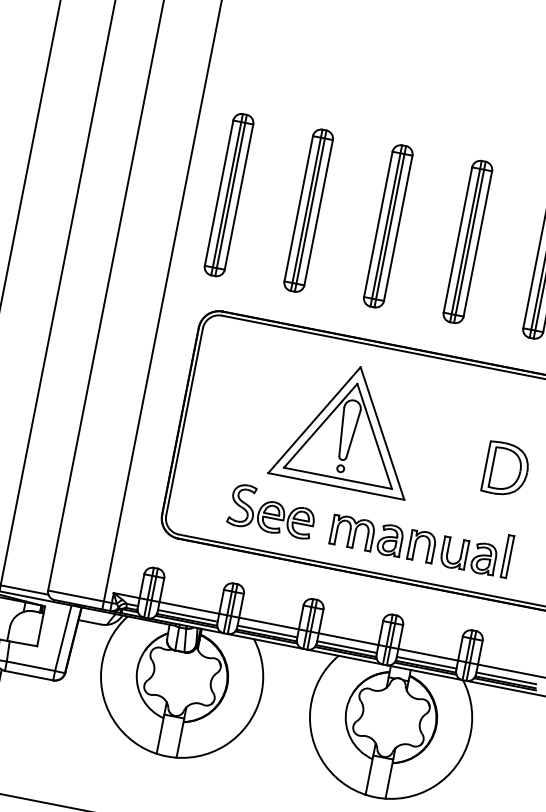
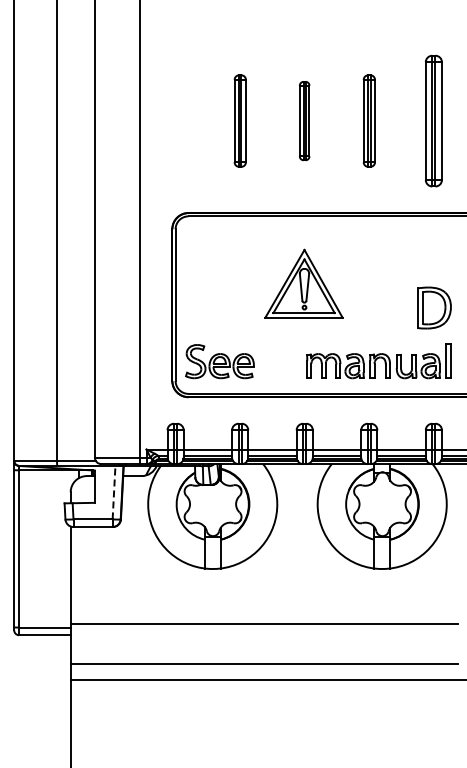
part: (229, 194) -> (175, 120), removed
part: (309, 210) -> (240, 120), size x0.7
part: (388, 225) -> (304, 120), size x0.6
part: (468, 241) -> (369, 120), size x0.7
part: (347, 426) -> (303, 283), size x0.7
part: (506, 469) -> (434, 307), moved
part: (271, 511) -> (219, 361), moved
line: (63, 638) -> (114, 492), solid -> dashed

